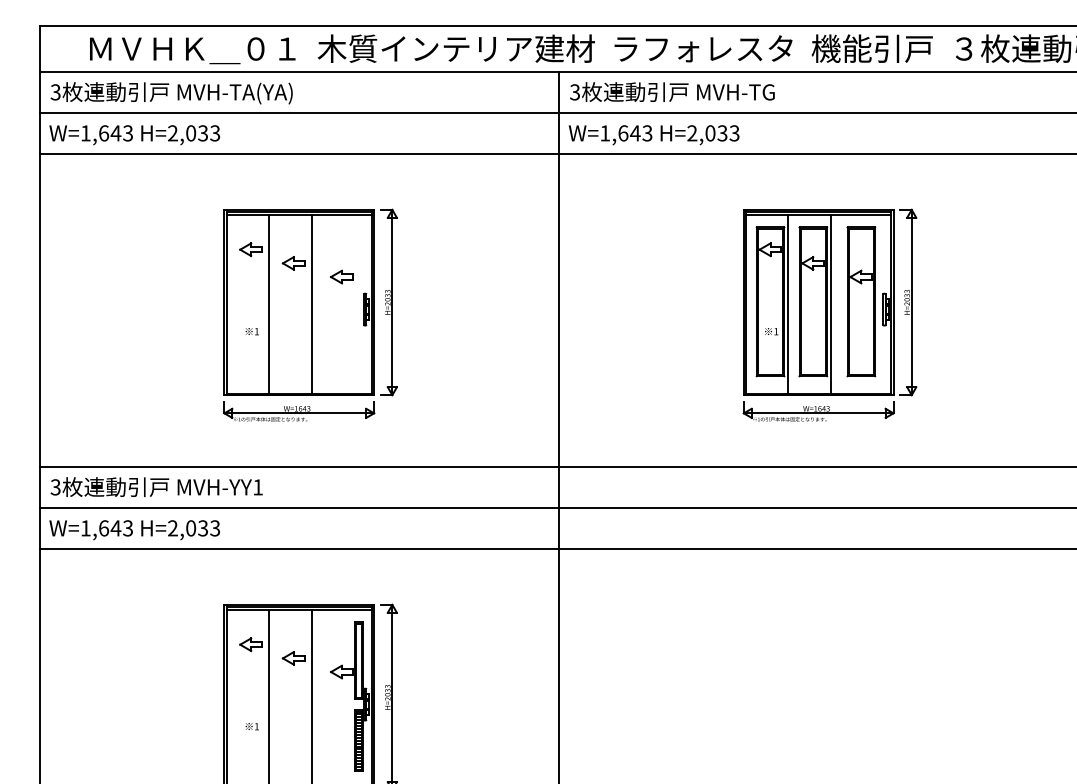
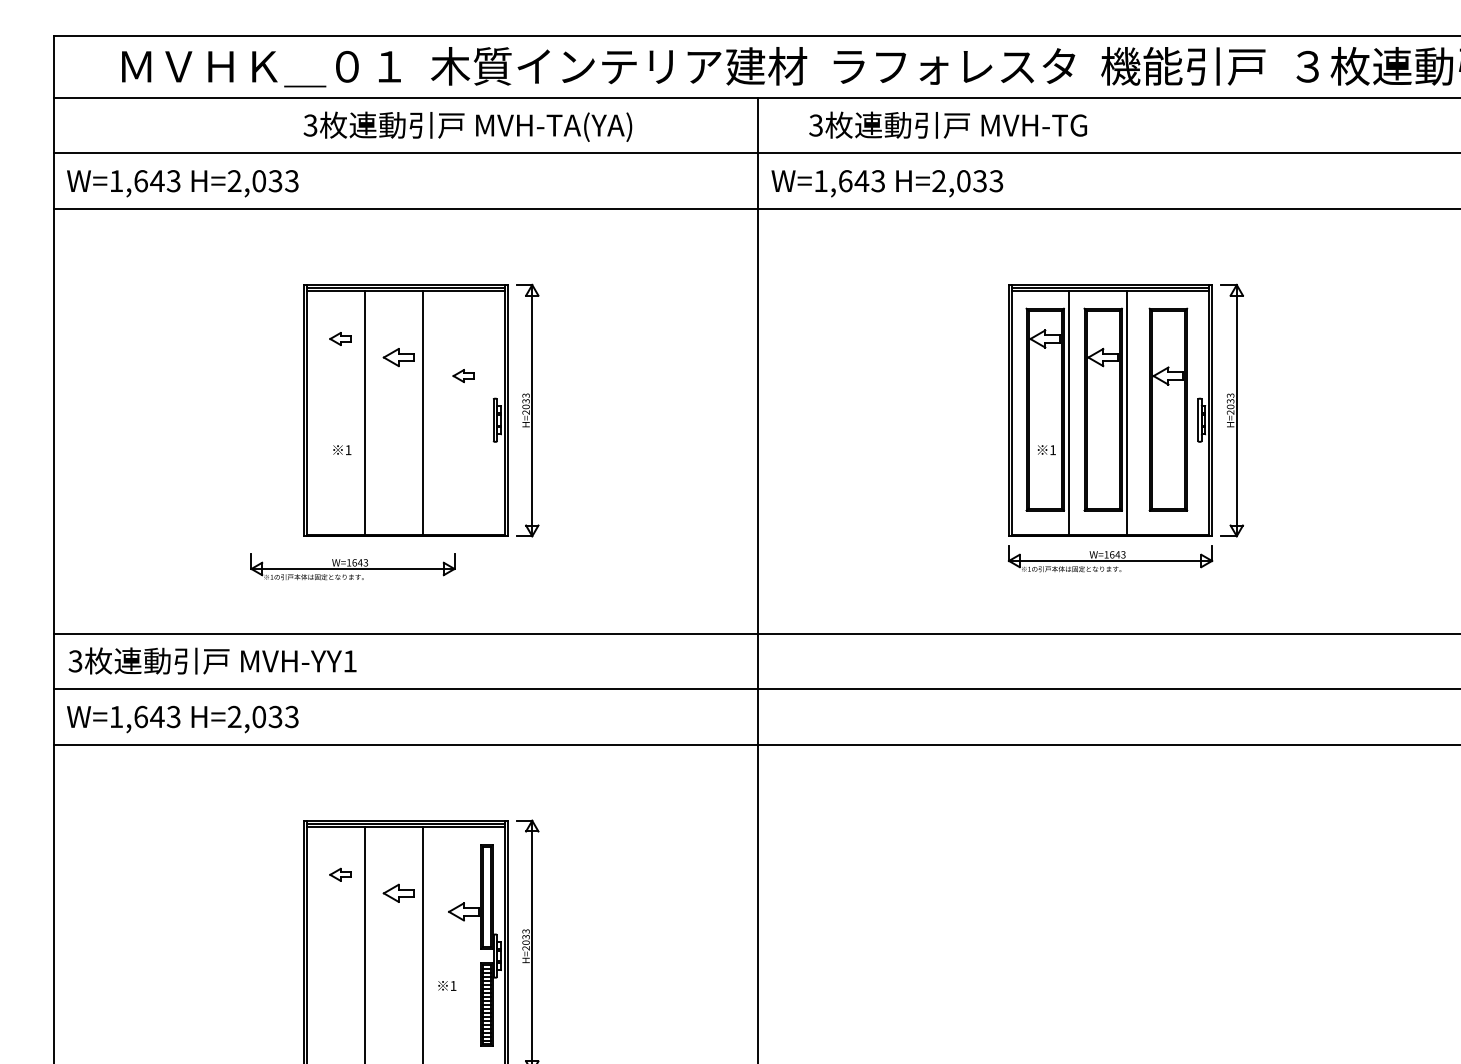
text: (671, 91) -> (947, 124), moved
text: (171, 93) -> (467, 126), moved
part: (250, 249) -> (340, 338), size x0.7
part: (341, 276) -> (463, 375), size x0.7
part: (298, 411) -> (352, 566), moved
part: (250, 644) -> (340, 874), size x0.7
text: (252, 726) -> (447, 985), moved

